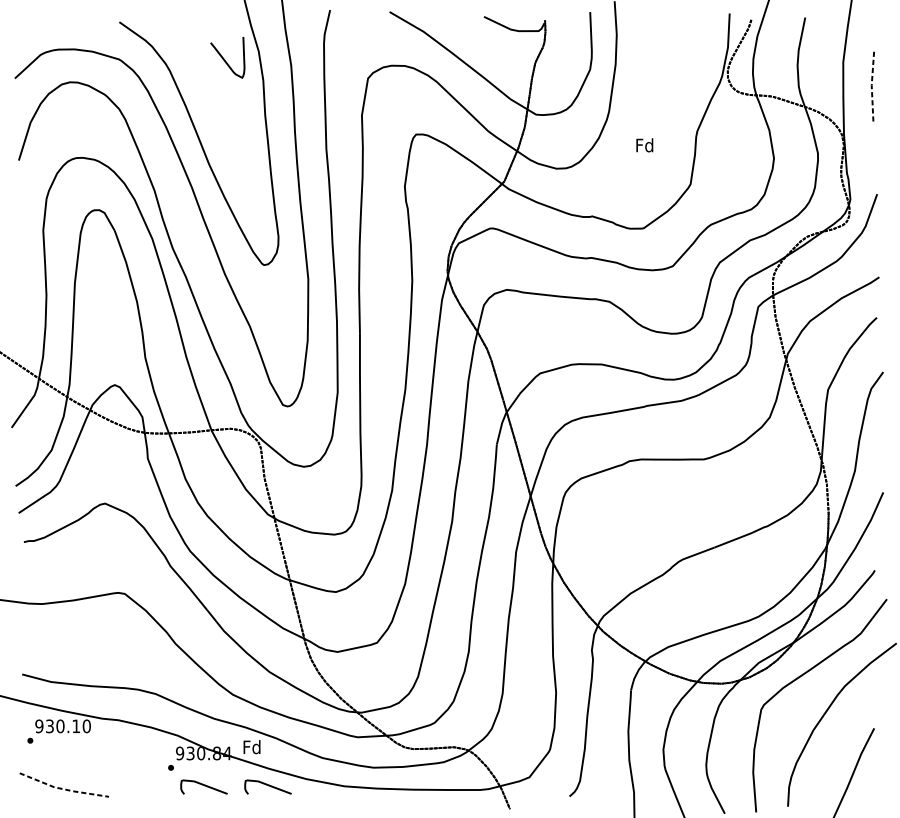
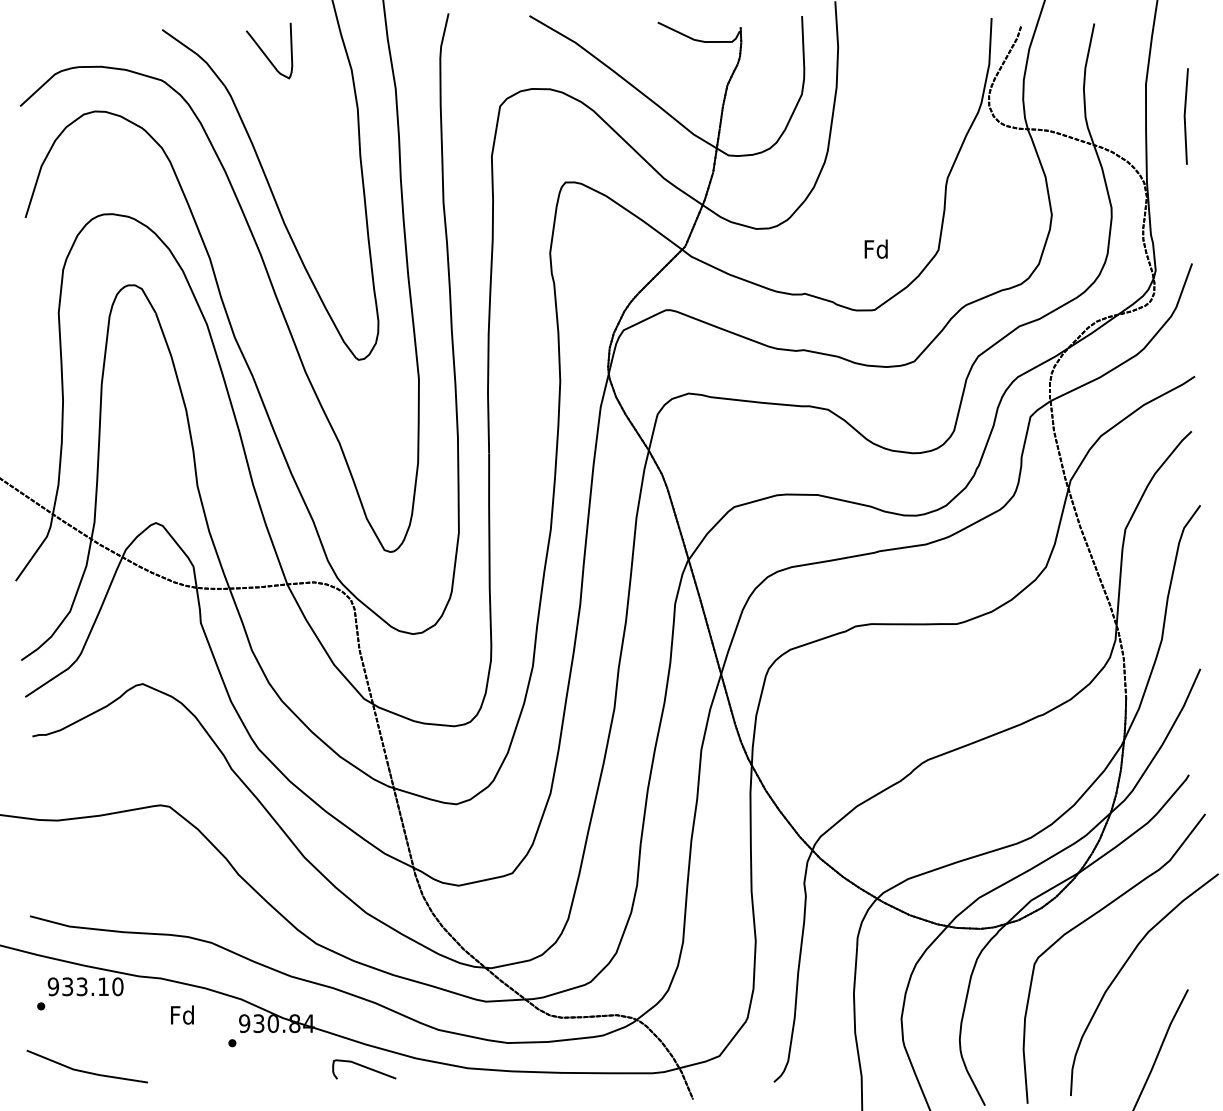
curve: (224, 59) -> (265, 53), moved
line: (871, 85) -> (1184, 115), dashed -> solid
text: (644, 144) -> (875, 248), moved
text: (60, 726) -> (81, 986), 930.10 -> 933.10
text: (252, 746) -> (182, 1014), moved
curve: (204, 786) -> (278, 1068), removed
line: (62, 789) -> (85, 1072), dashed -> solid

